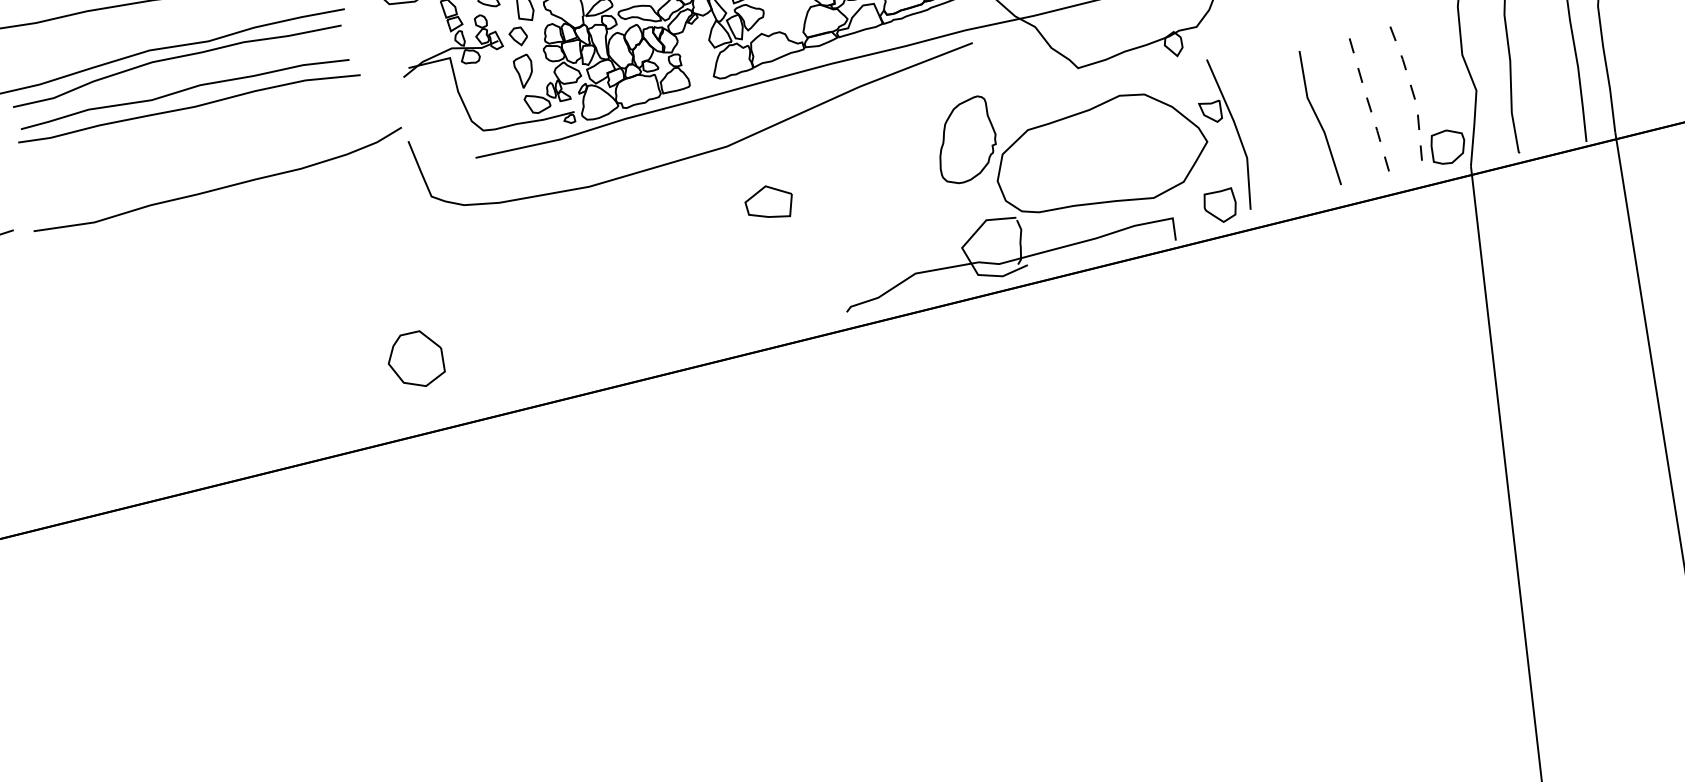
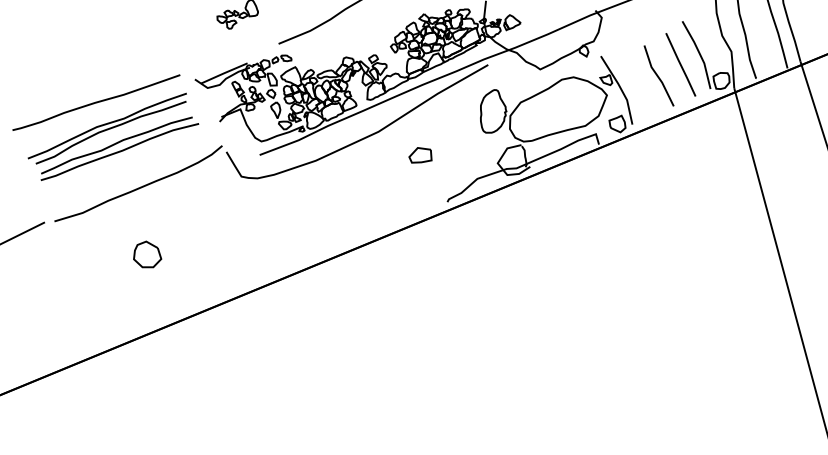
line: (1410, 84) -> (699, 53), dashed -> solid
line: (1367, 101) -> (680, 64), dashed -> solid
part: (768, 202) -> (420, 155), moved
part: (417, 358) -> (147, 254), moved

